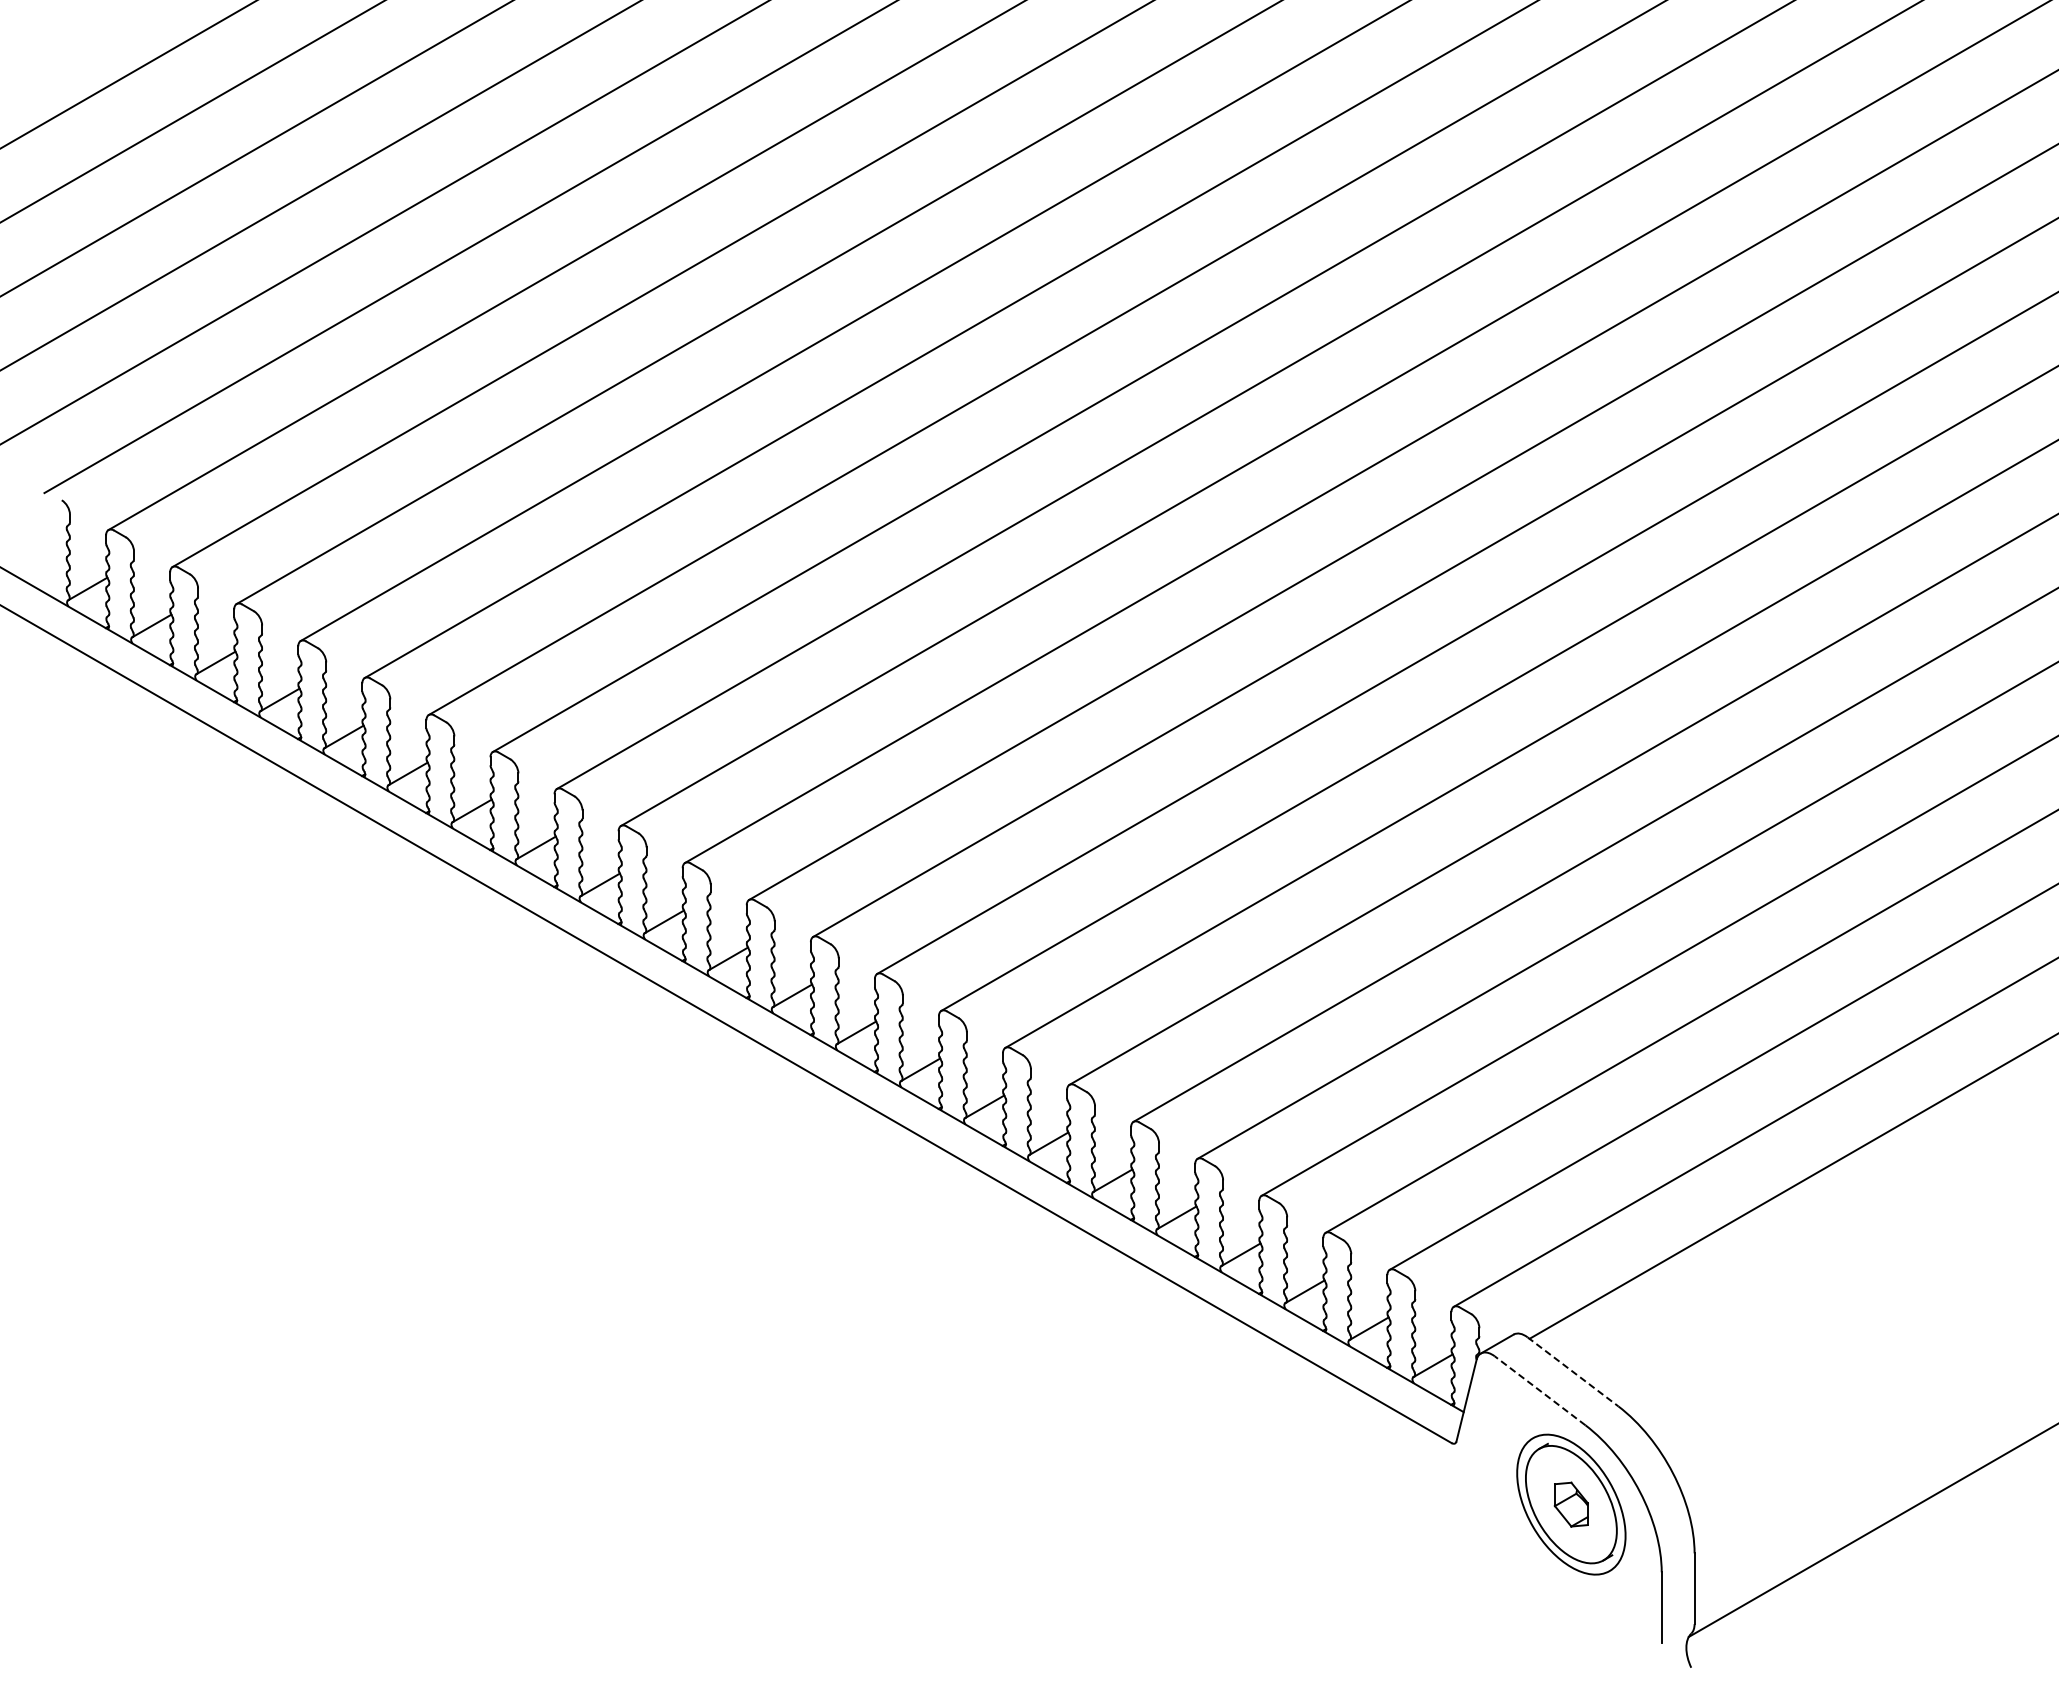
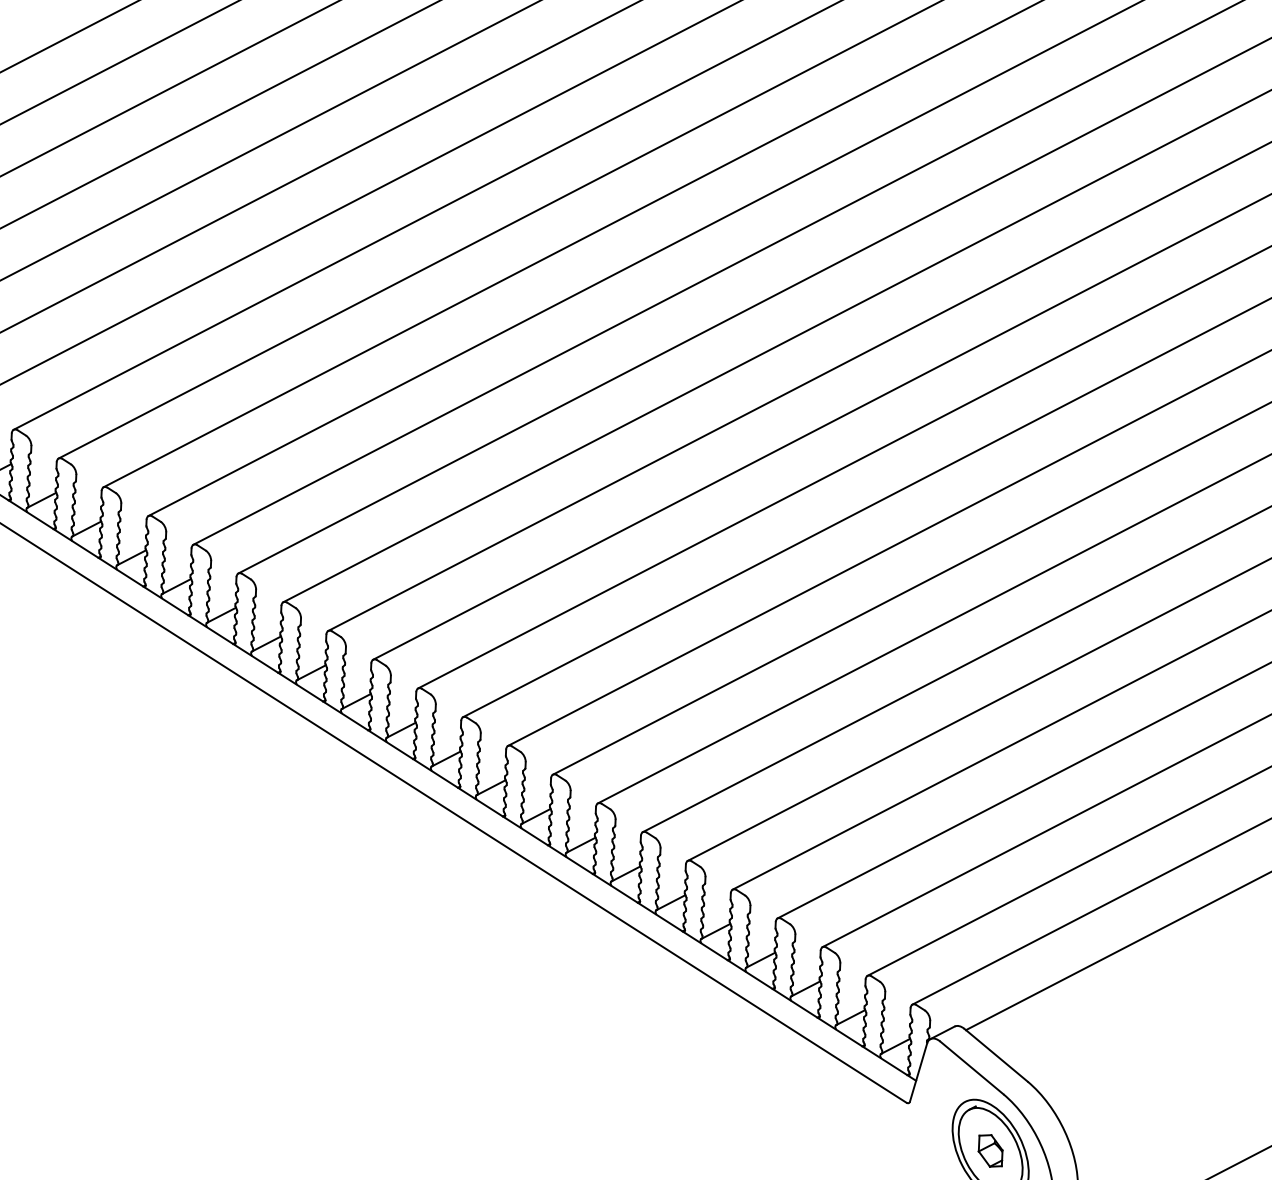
line: (1573, 1371) -> (996, 1055), dashed -> solid
line: (1540, 1390) -> (972, 1067), dashed -> solid

